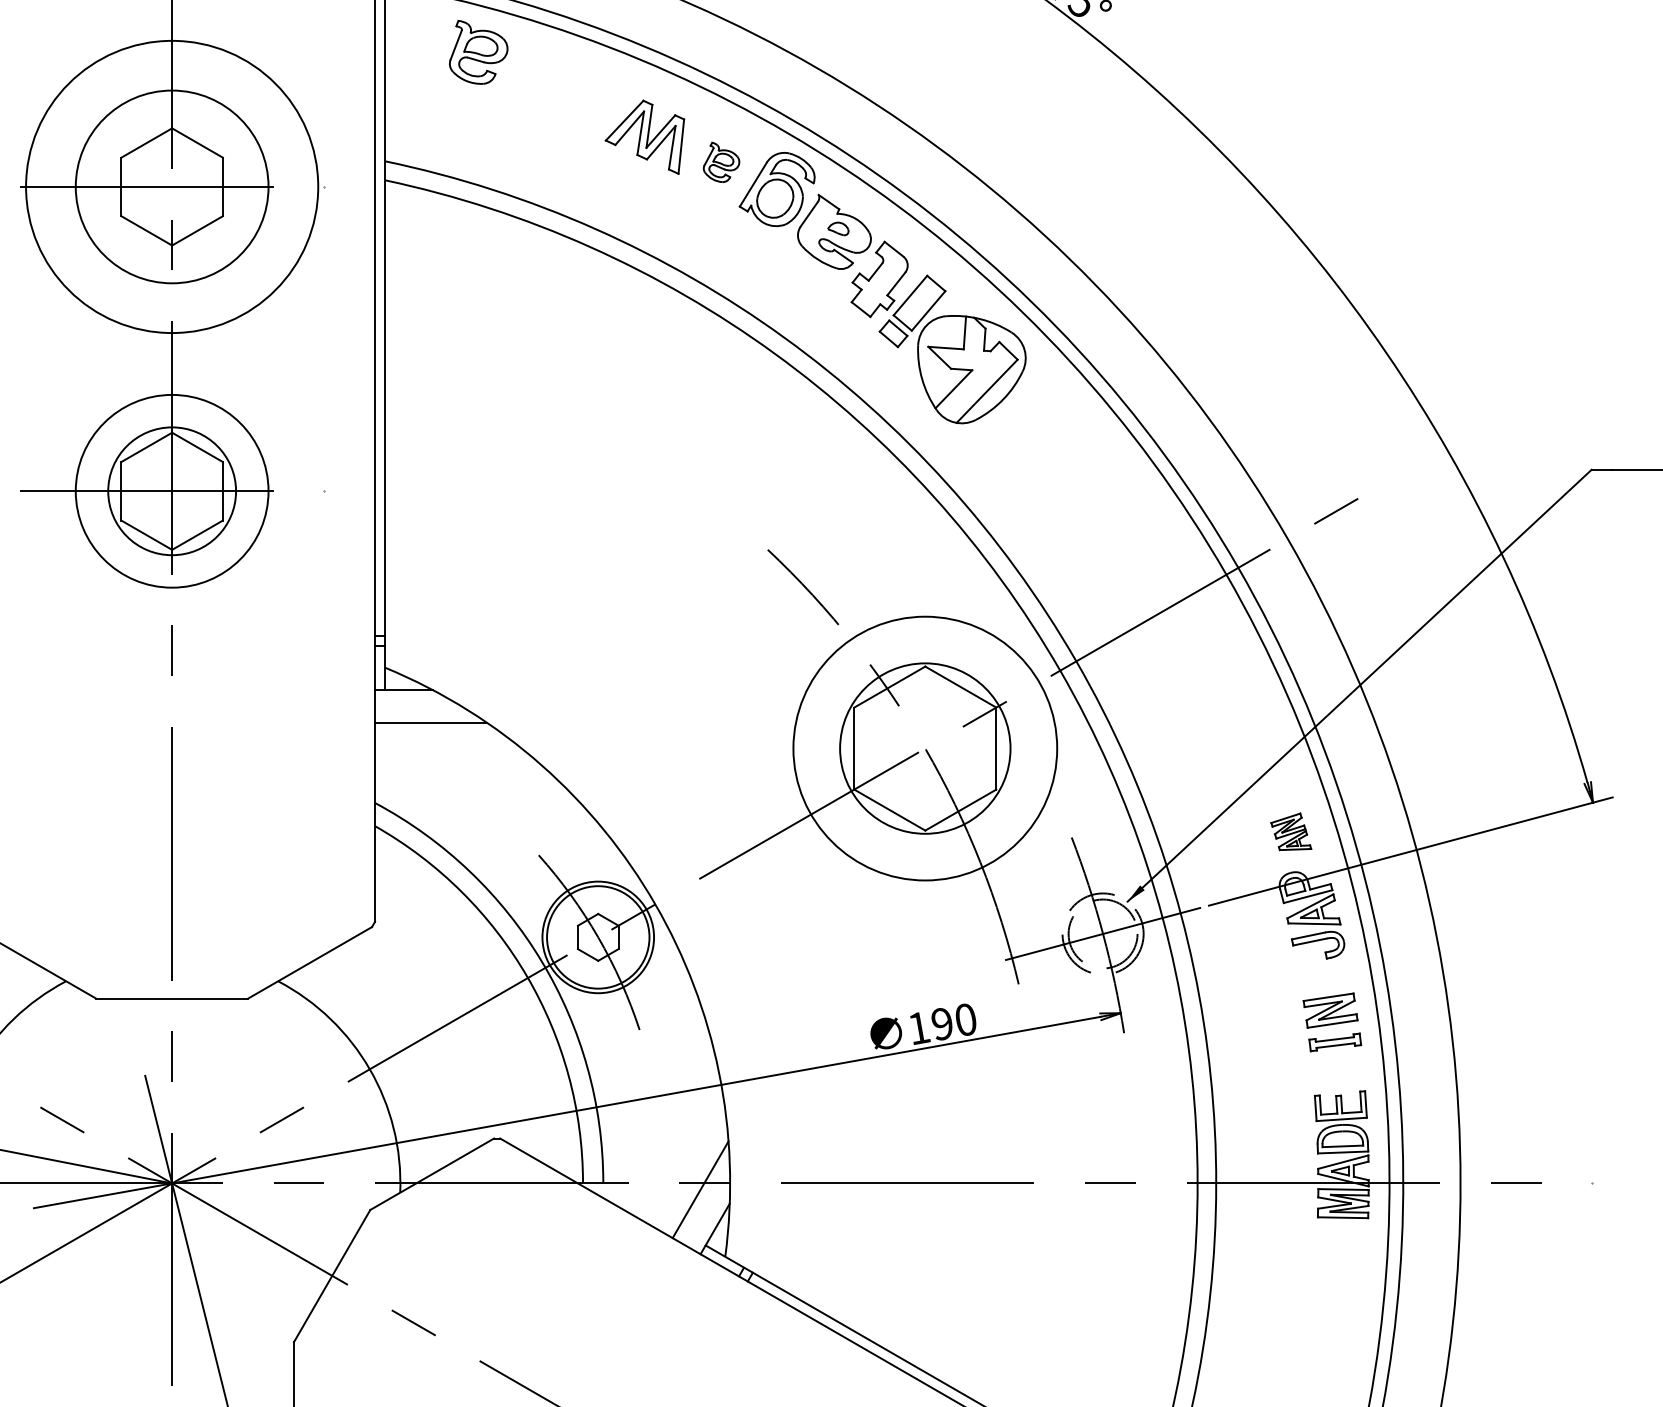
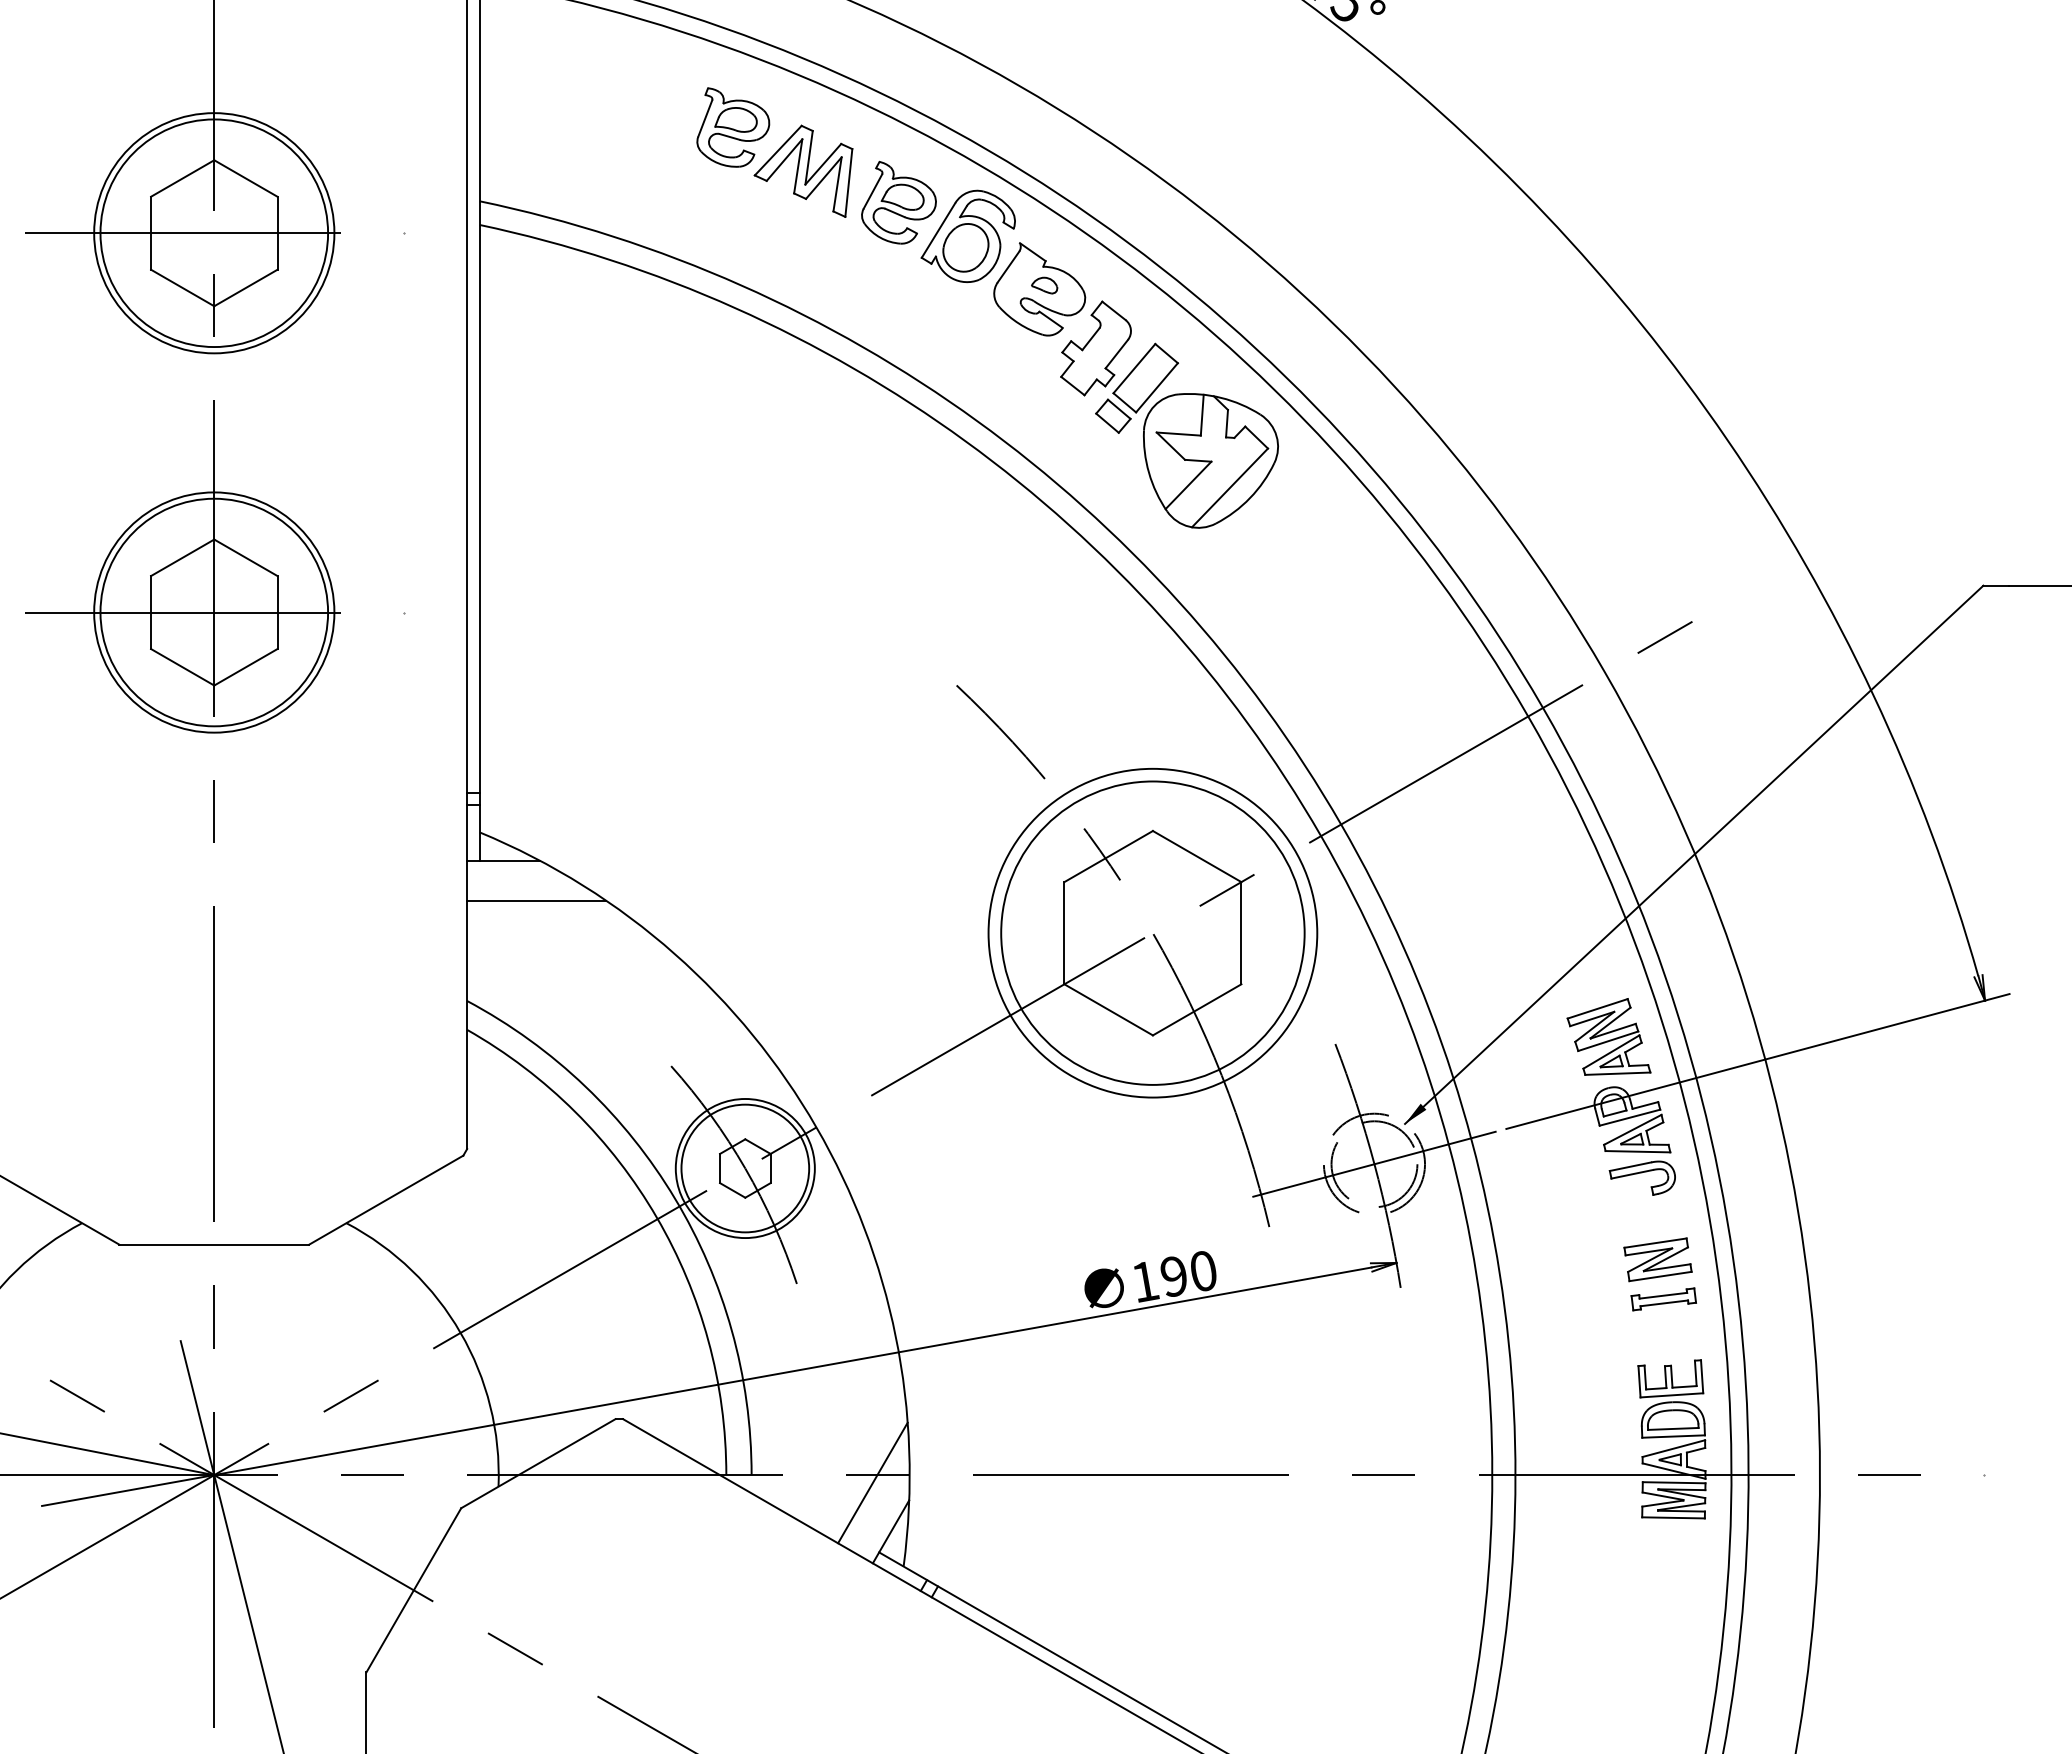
part: (478, 52) -> (733, 127), moved
part: (721, 162) -> (898, 202), size x1.67
circle: (172, 187) -> (214, 233), size x0.62
circle: (172, 491) -> (214, 612), size x1.43
circle: (924, 748) -> (1152, 932), size x1.43
part: (1290, 831) -> (1608, 1036), size x1.67

